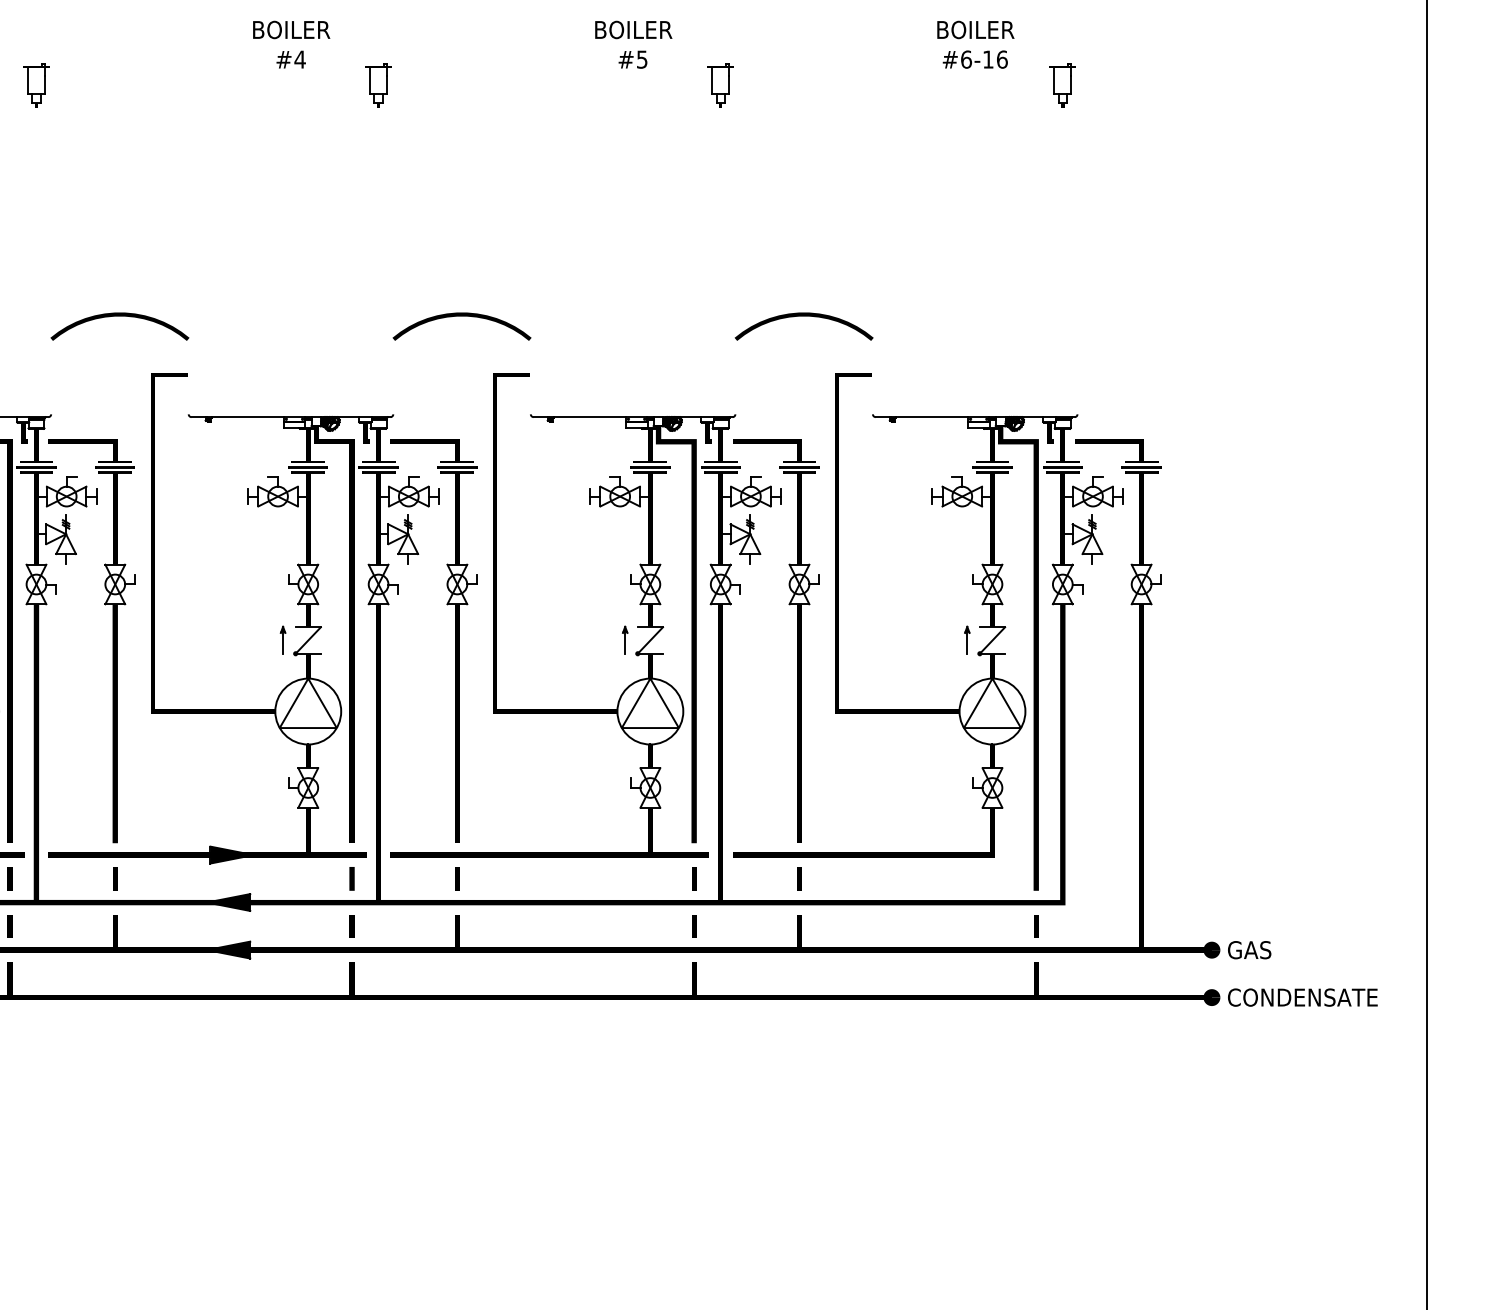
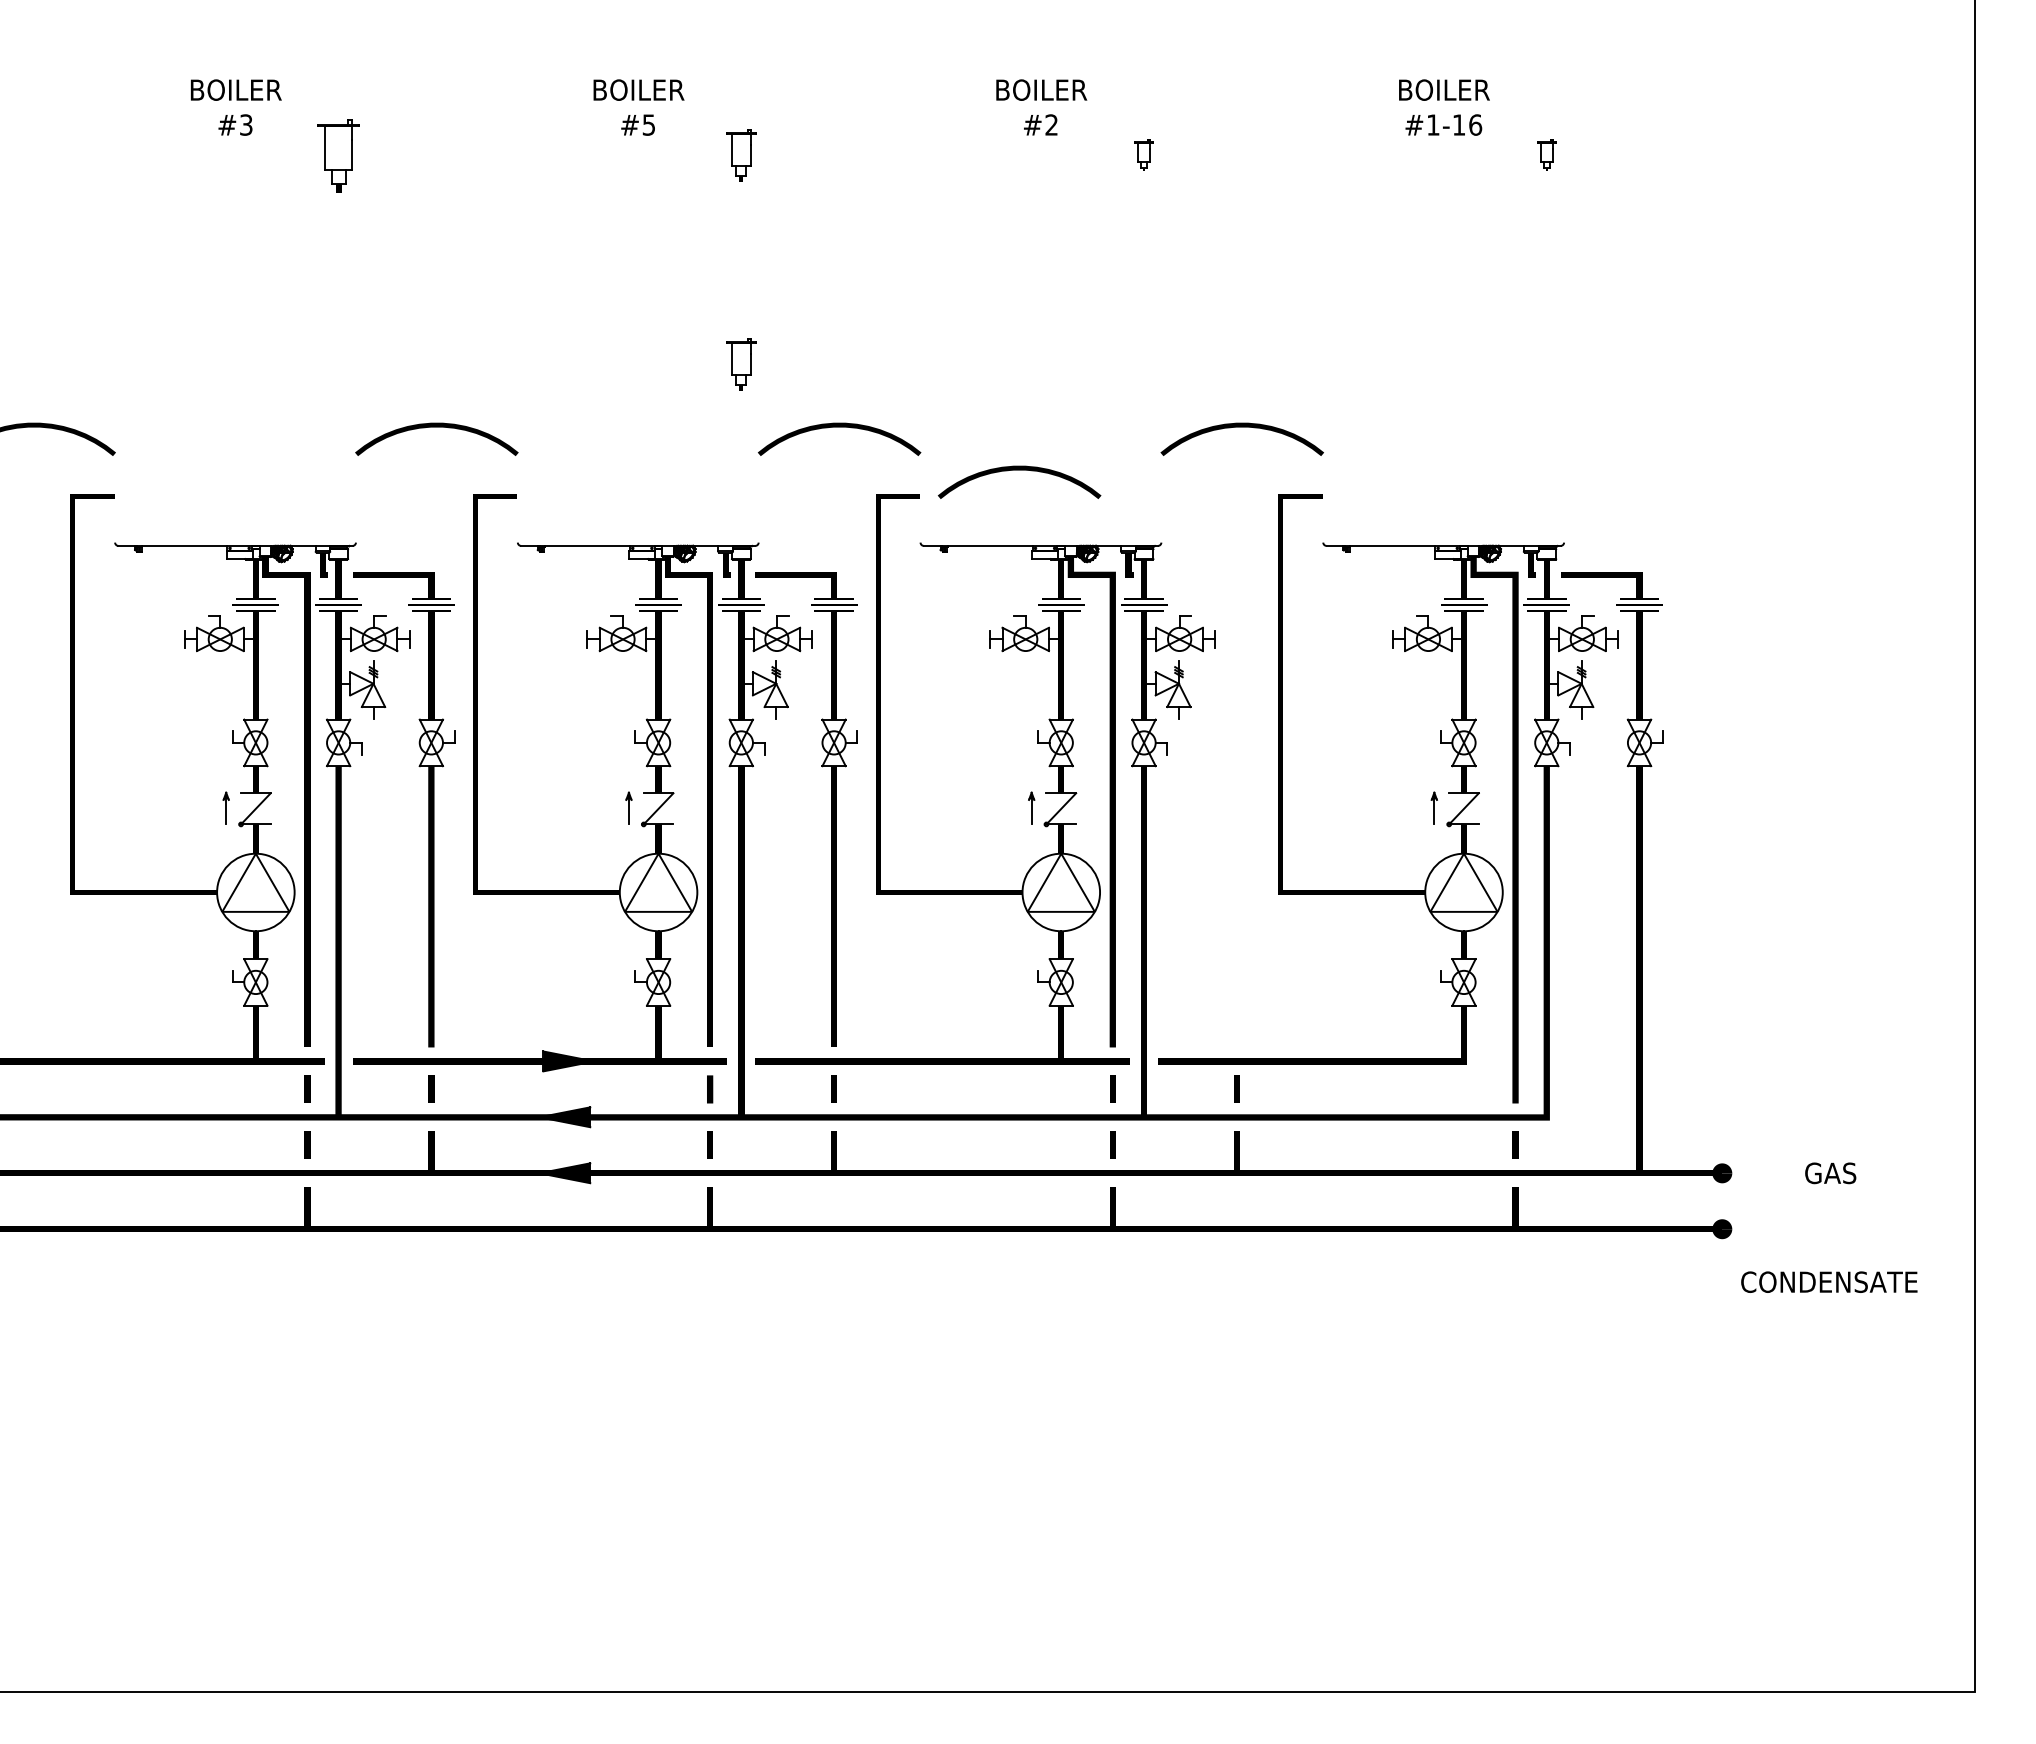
text: (299, 59) -> (648, 124), #4 -> #5
text: (642, 59) -> (1051, 124), #5 -> #2
text: (966, 59) -> (1433, 124), #6-16 -> #1-16
part: (36, 85) -> (338, 155), size x1.4
part: (720, 85) -> (1143, 155), size x0.6
part: (1062, 85) -> (1546, 155), size x0.6
part: (378, 263) -> (741, 364), added
curve: (614, 353) -> (1019, 470), added
part: (797, 641) -> (1234, 809), removed
text: (1249, 950) -> (1830, 1173), moved
text: (1302, 997) -> (1829, 1281), moved

